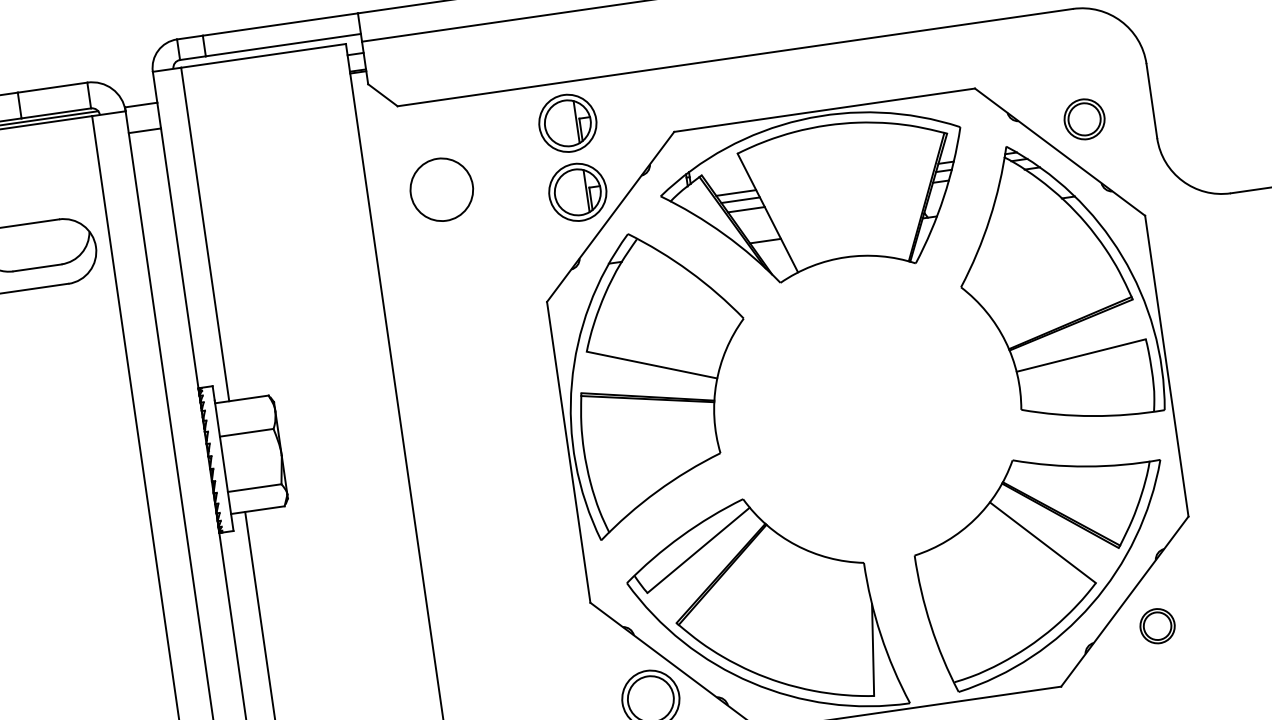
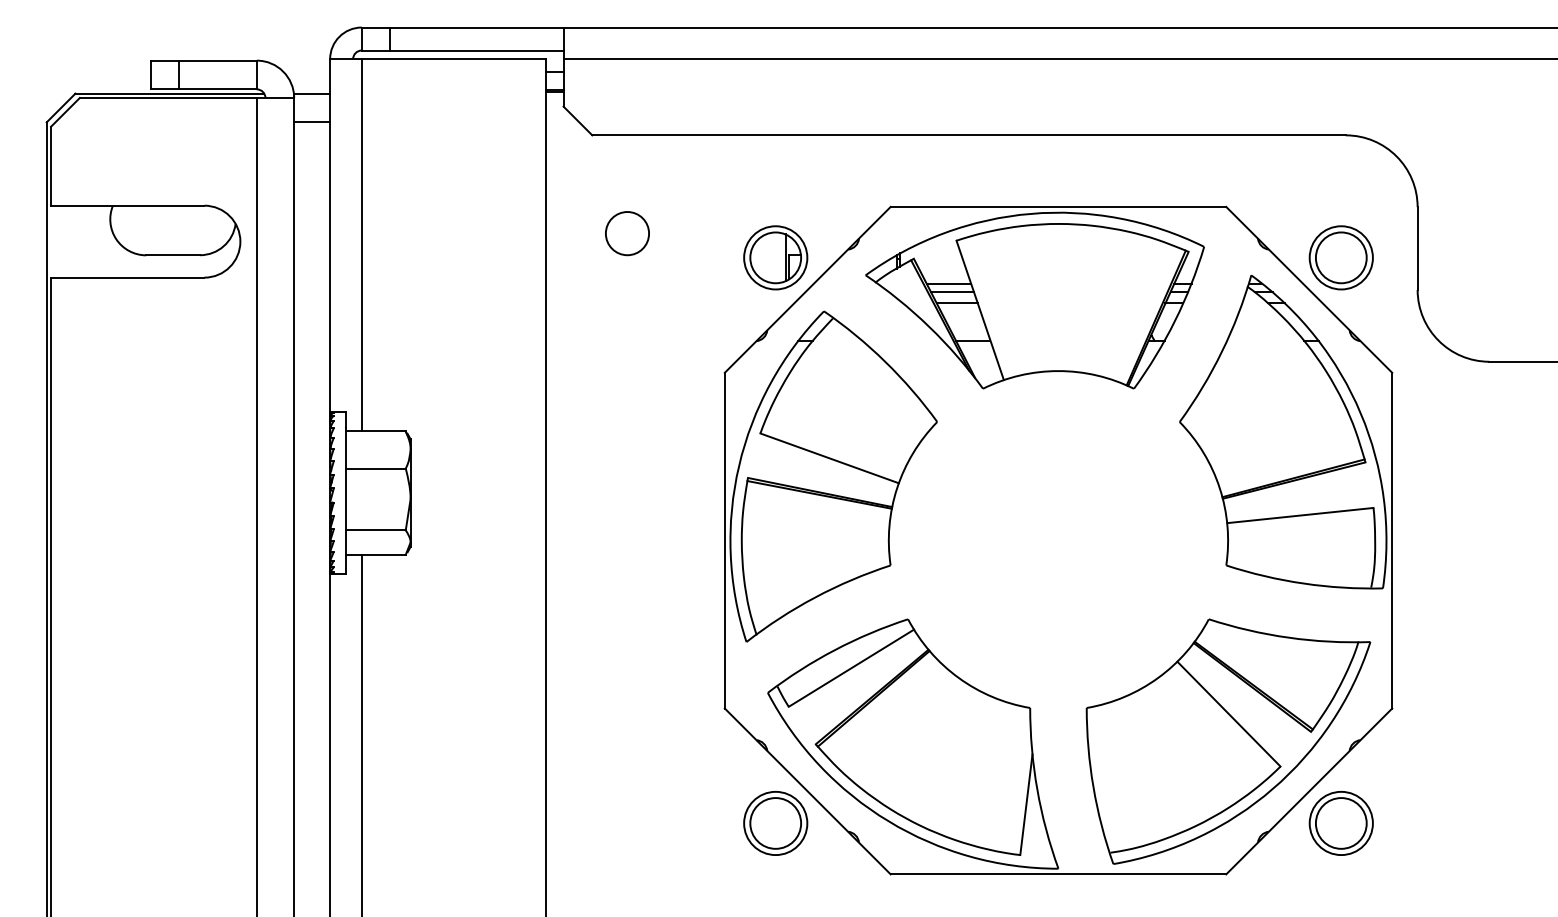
part: (1083, 119) -> (1340, 257), size x1.43
part: (567, 123) -> (775, 180), removed
circle: (441, 189) -> (627, 233), size x0.62
part: (1156, 626) -> (1340, 823), size x1.67

